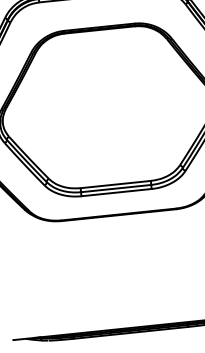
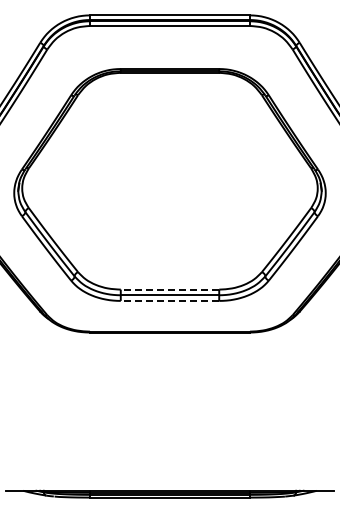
line: (115, 184) -> (169, 289), solid -> dashed
line: (116, 192) -> (169, 300), solid -> dashed

